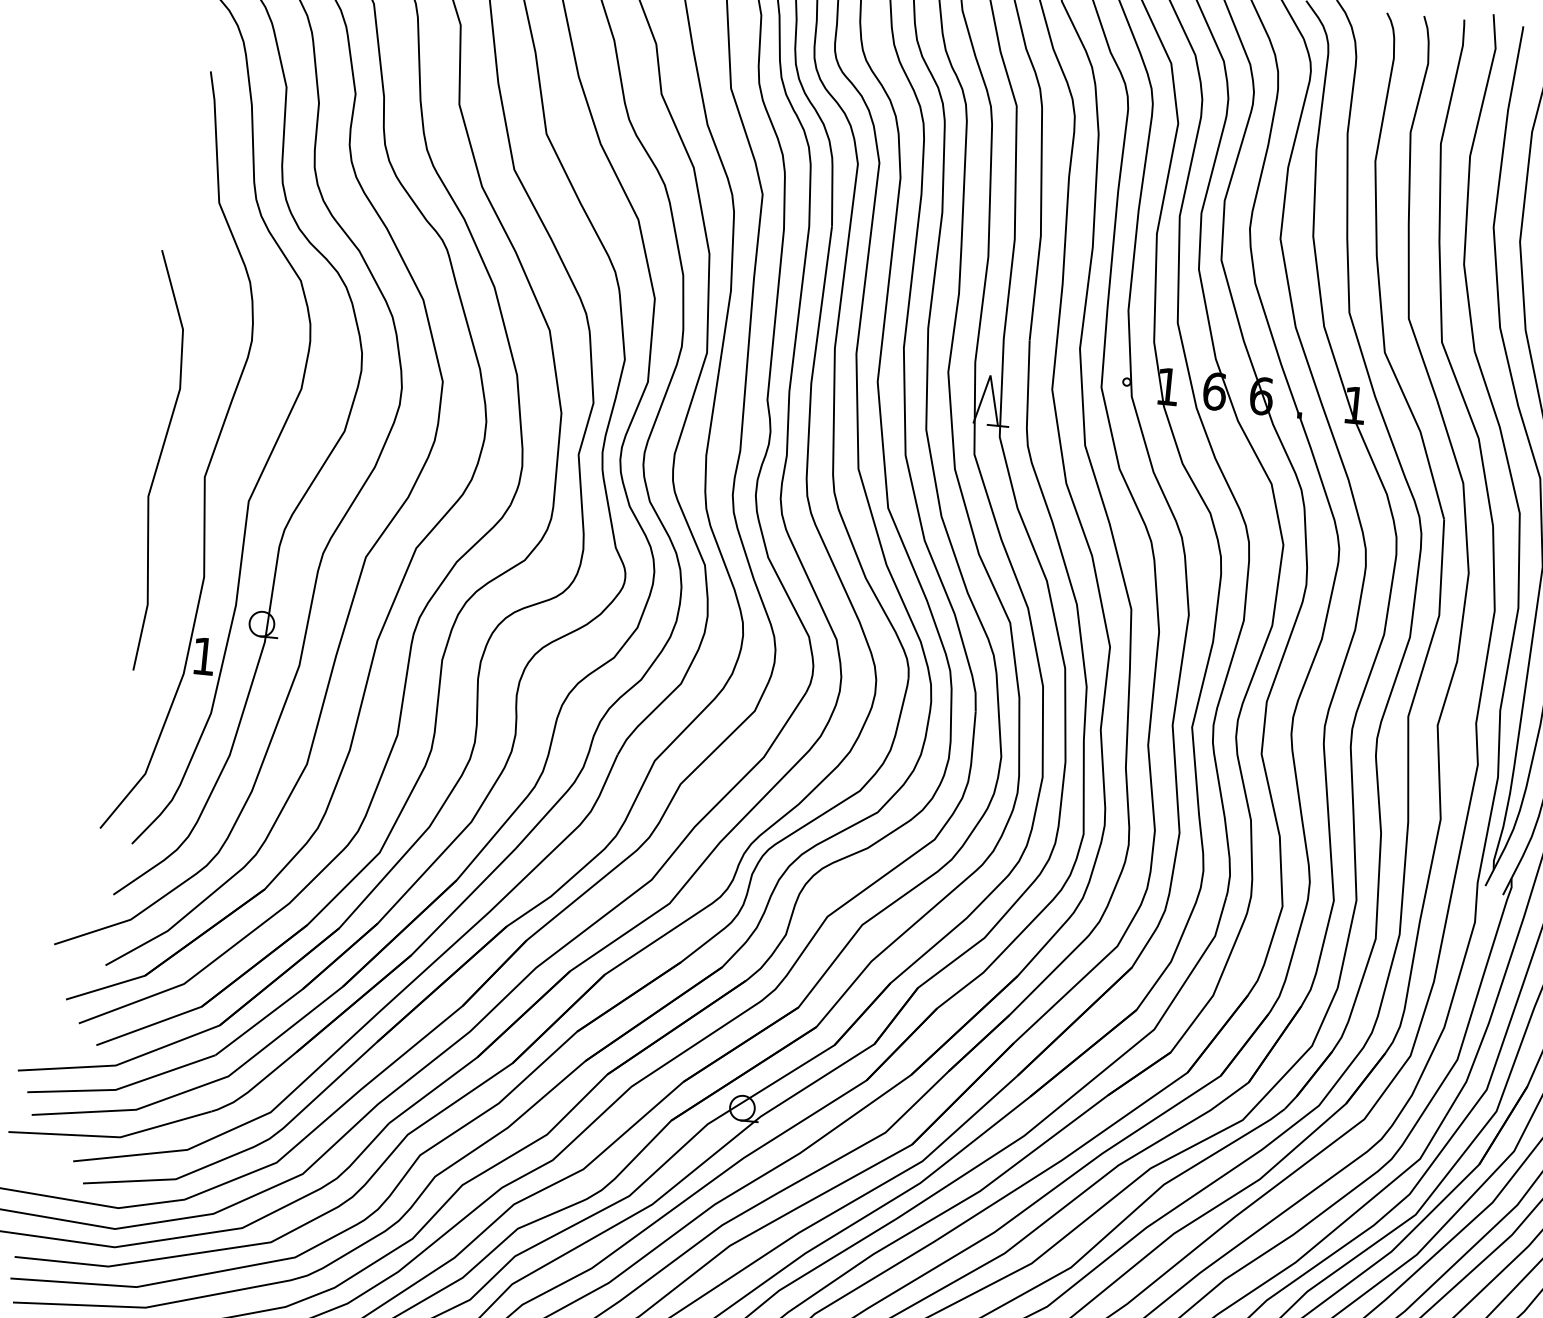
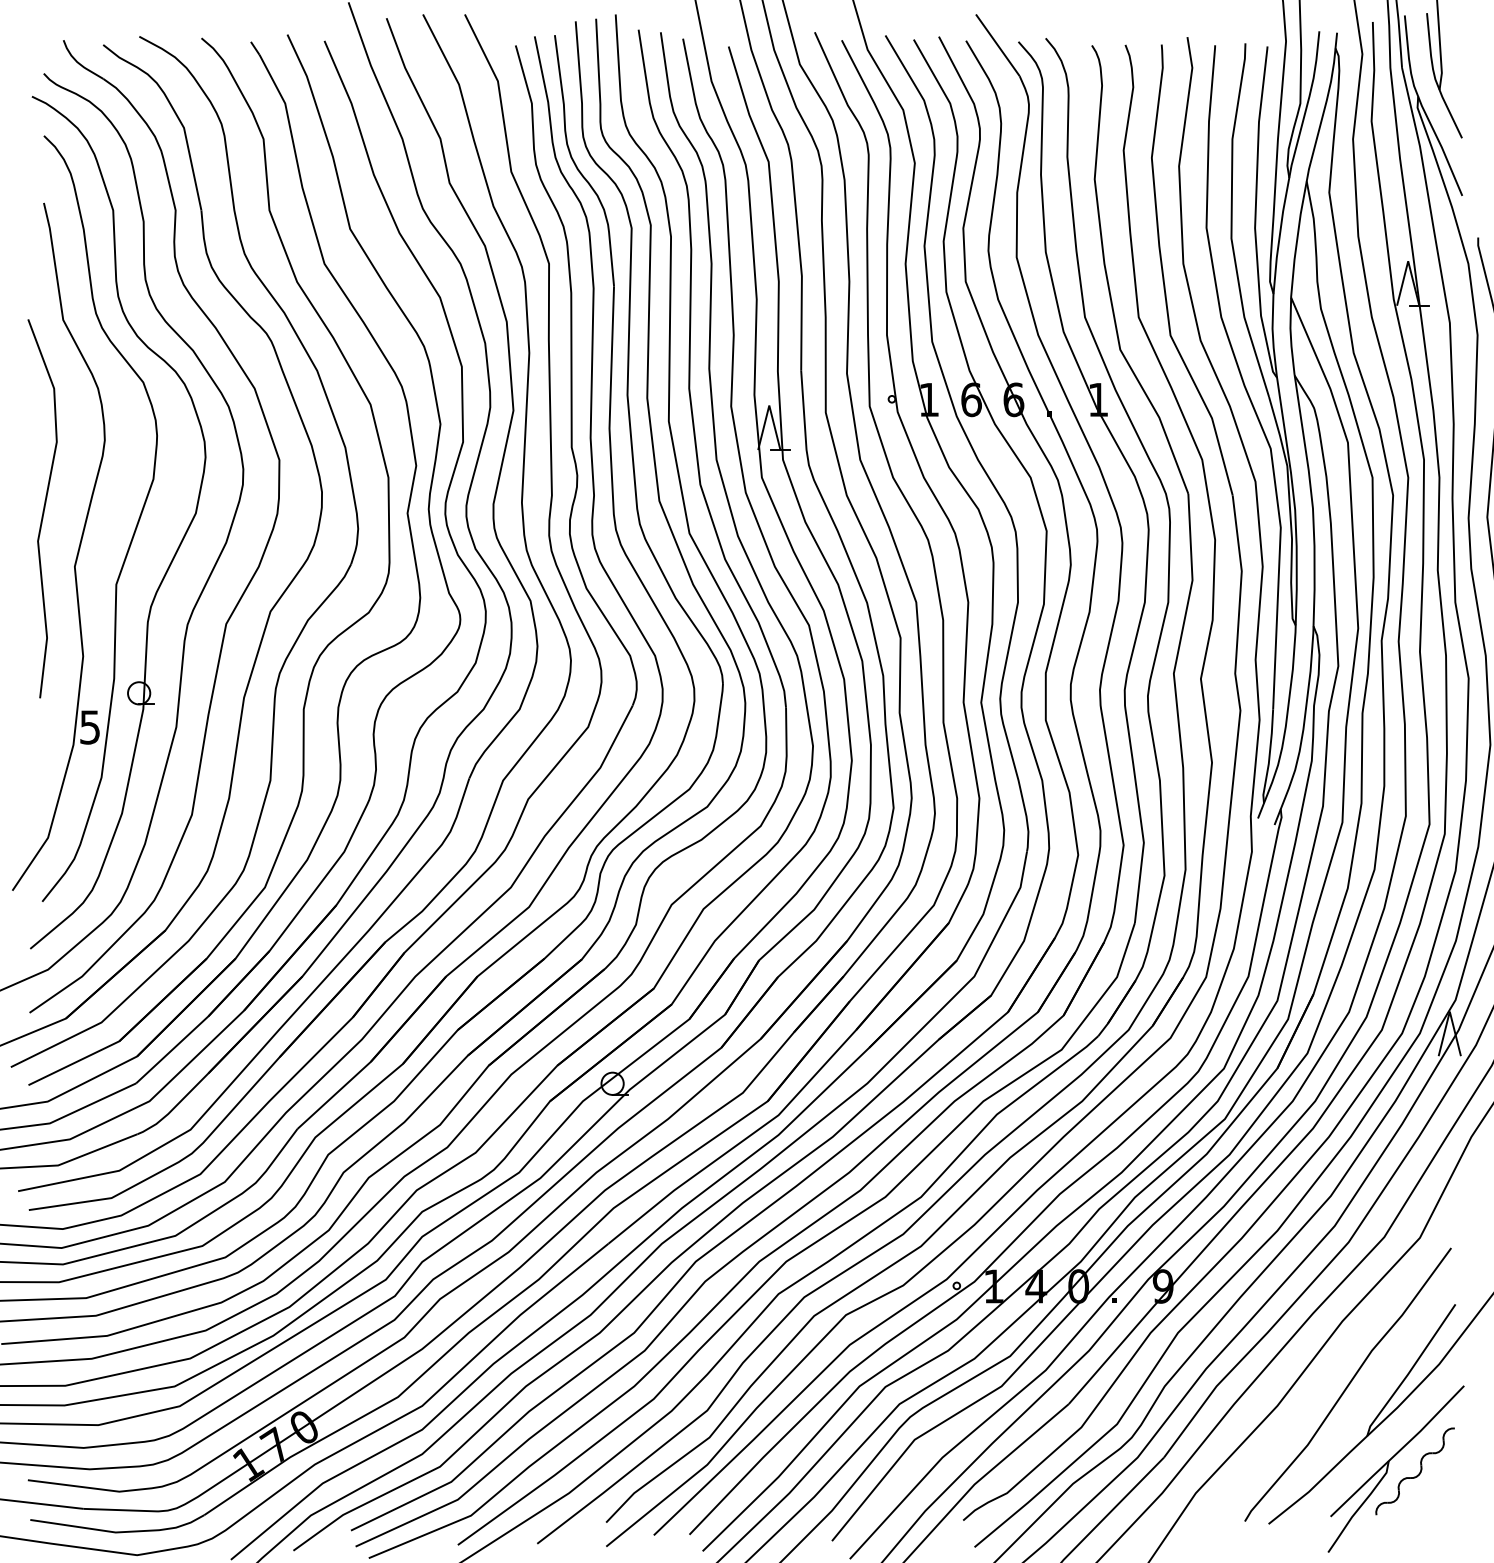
curve: (158, 460) -> (43, 508), moved
text: (203, 656) -> (89, 727), 1 -> 5

